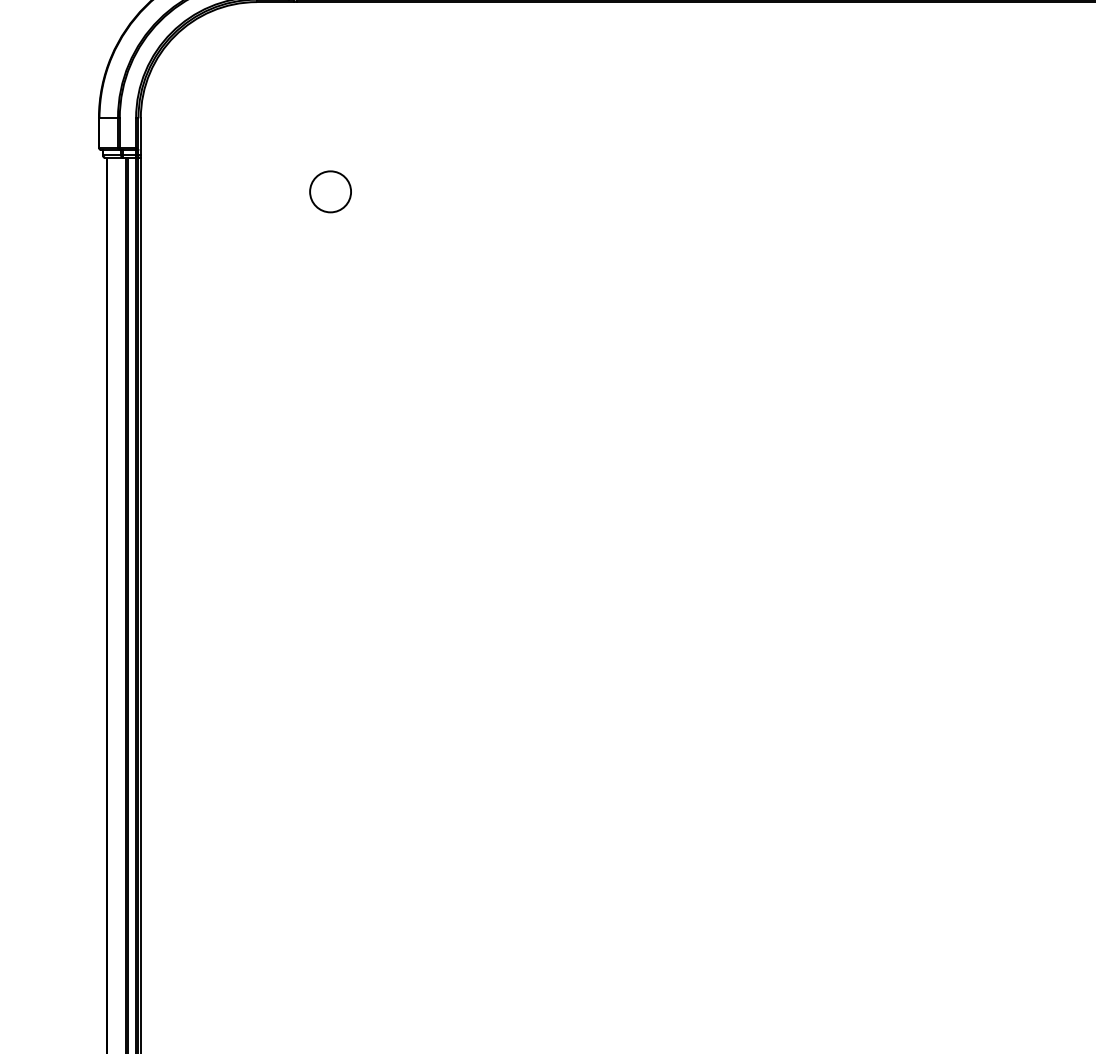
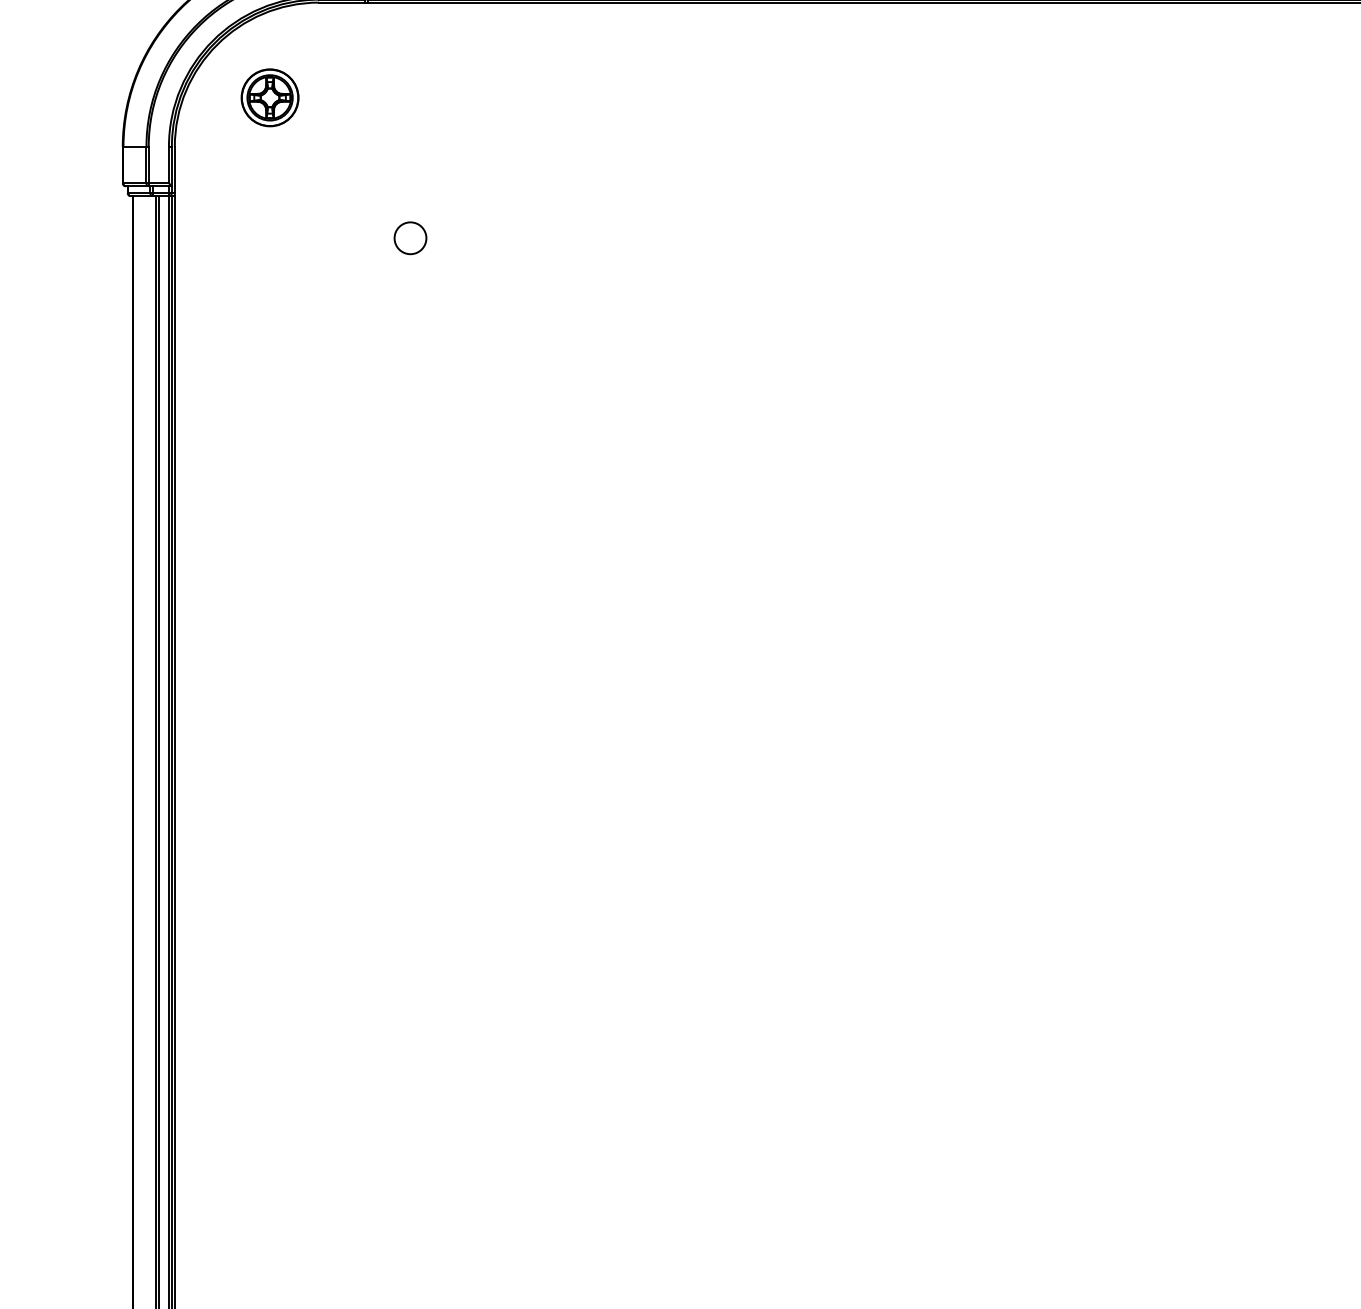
part: (217, 78) -> (269, 97), added
circle: (330, 192) -> (410, 238), size x0.62

